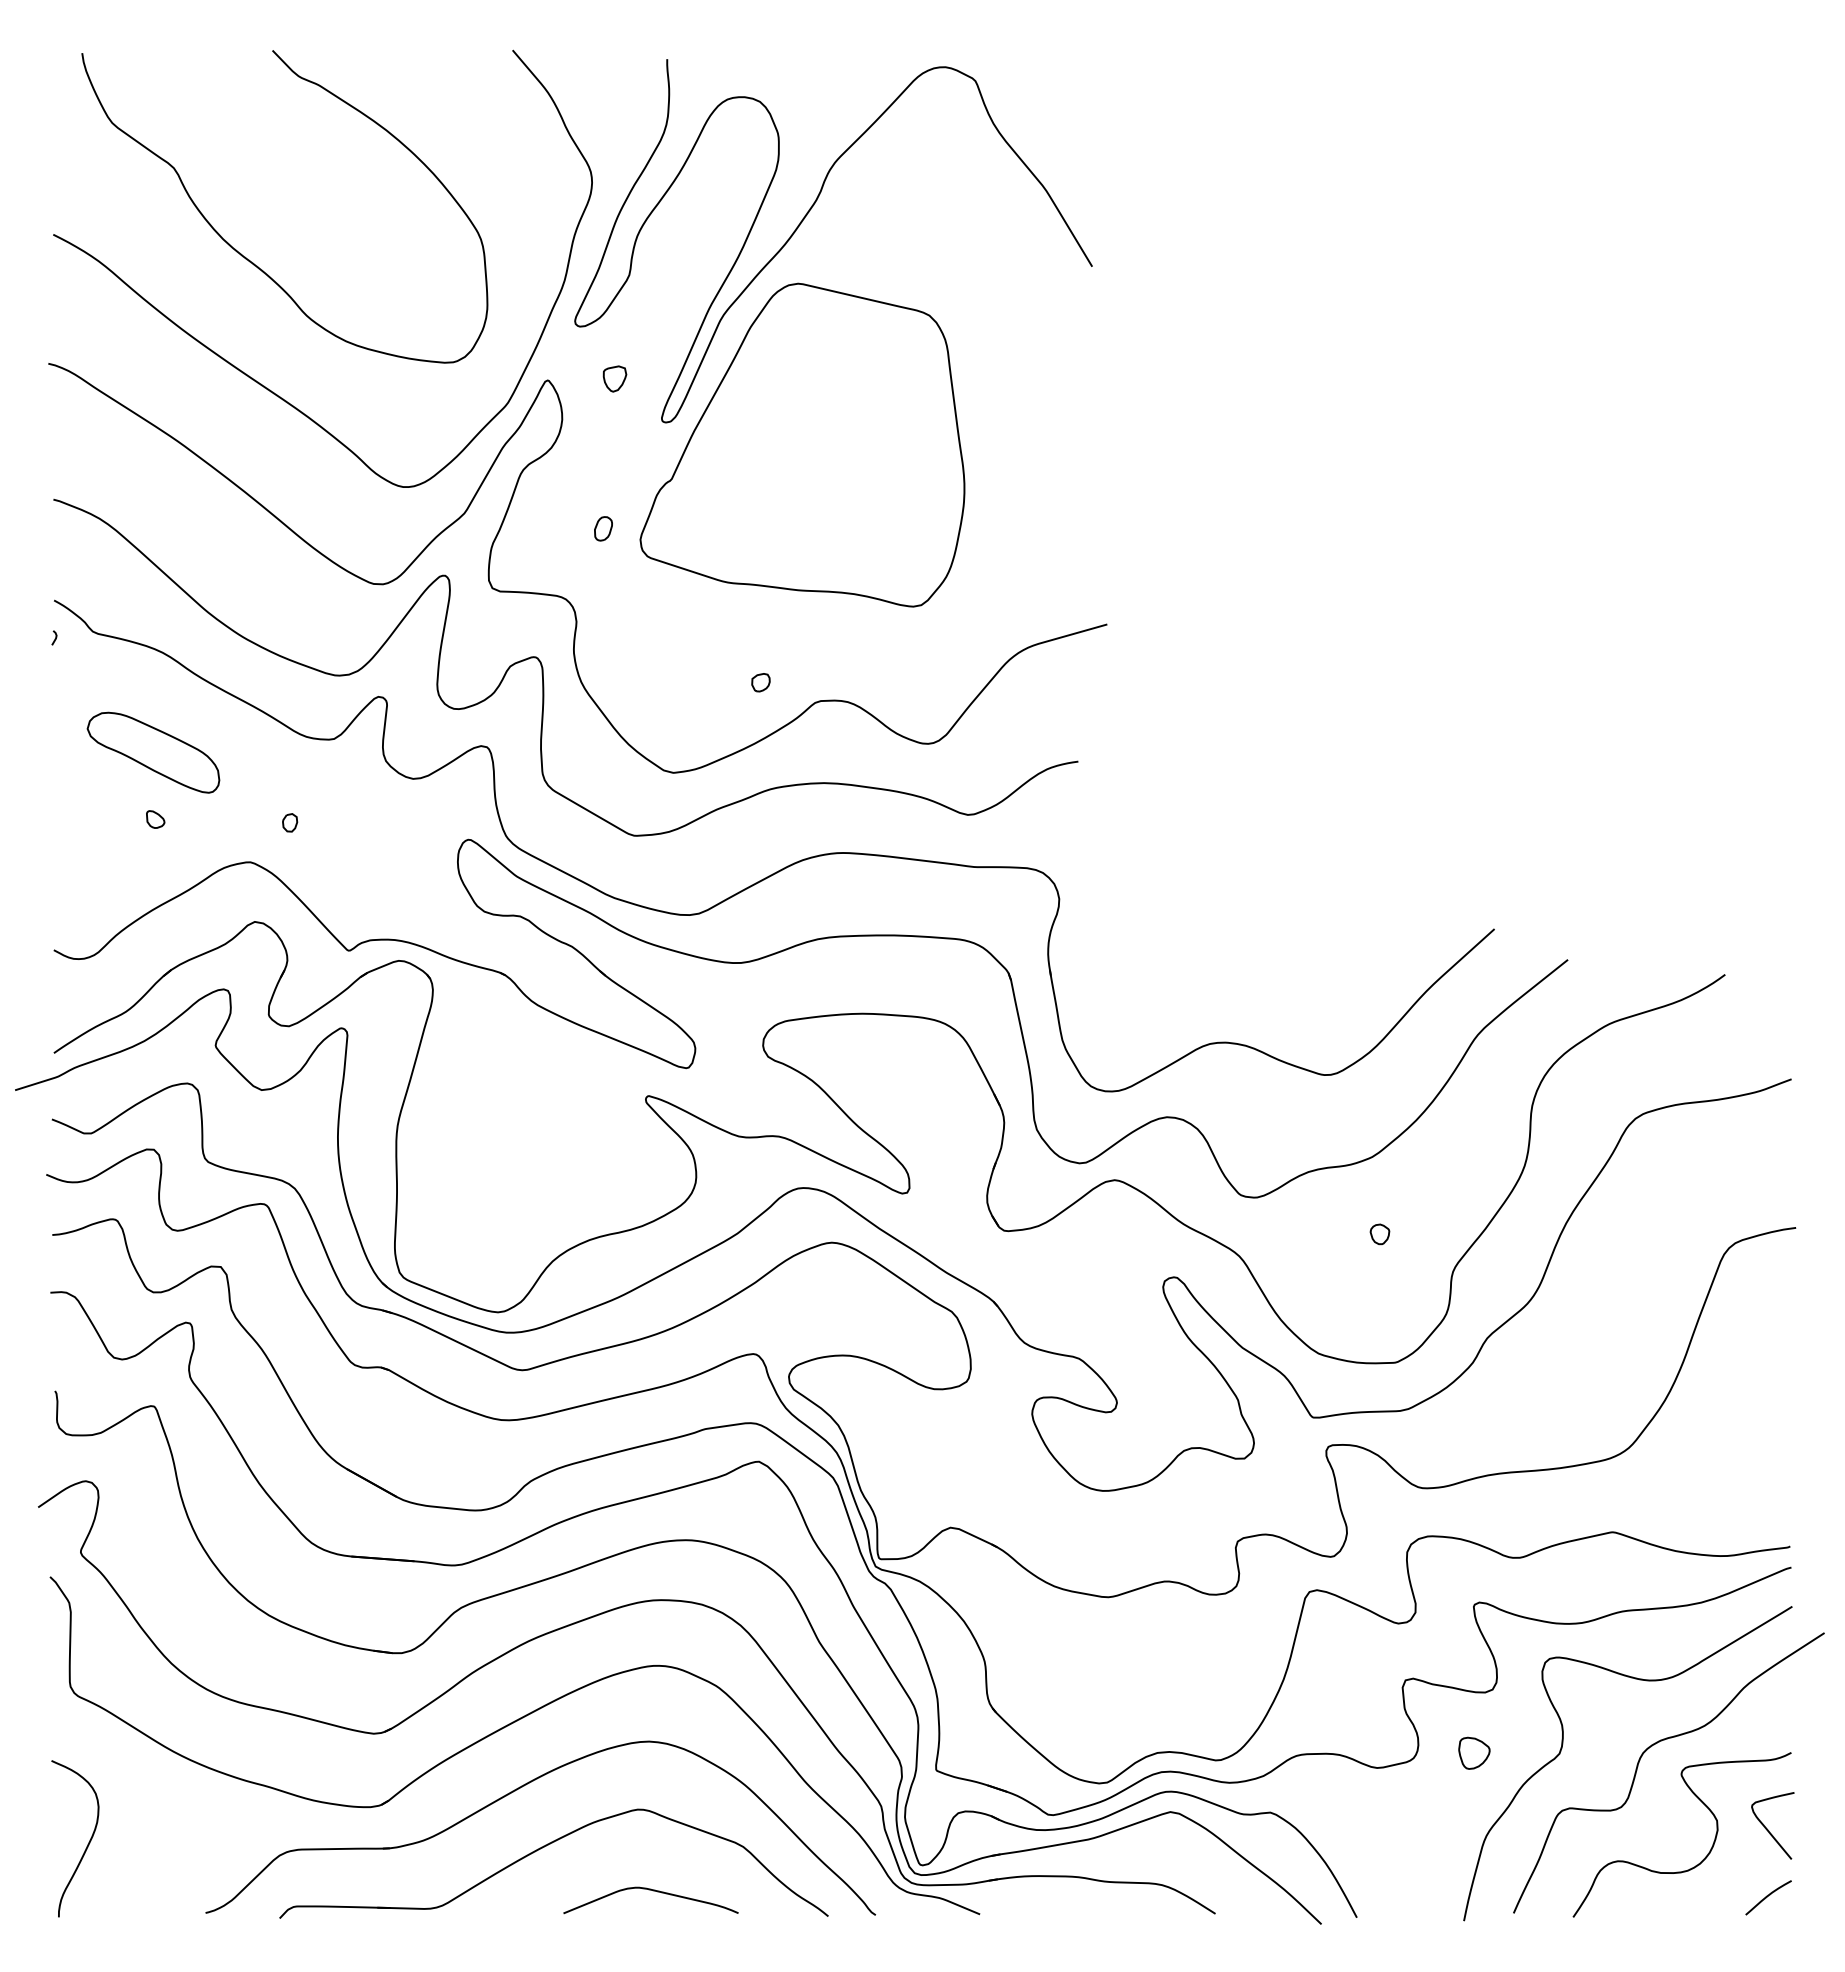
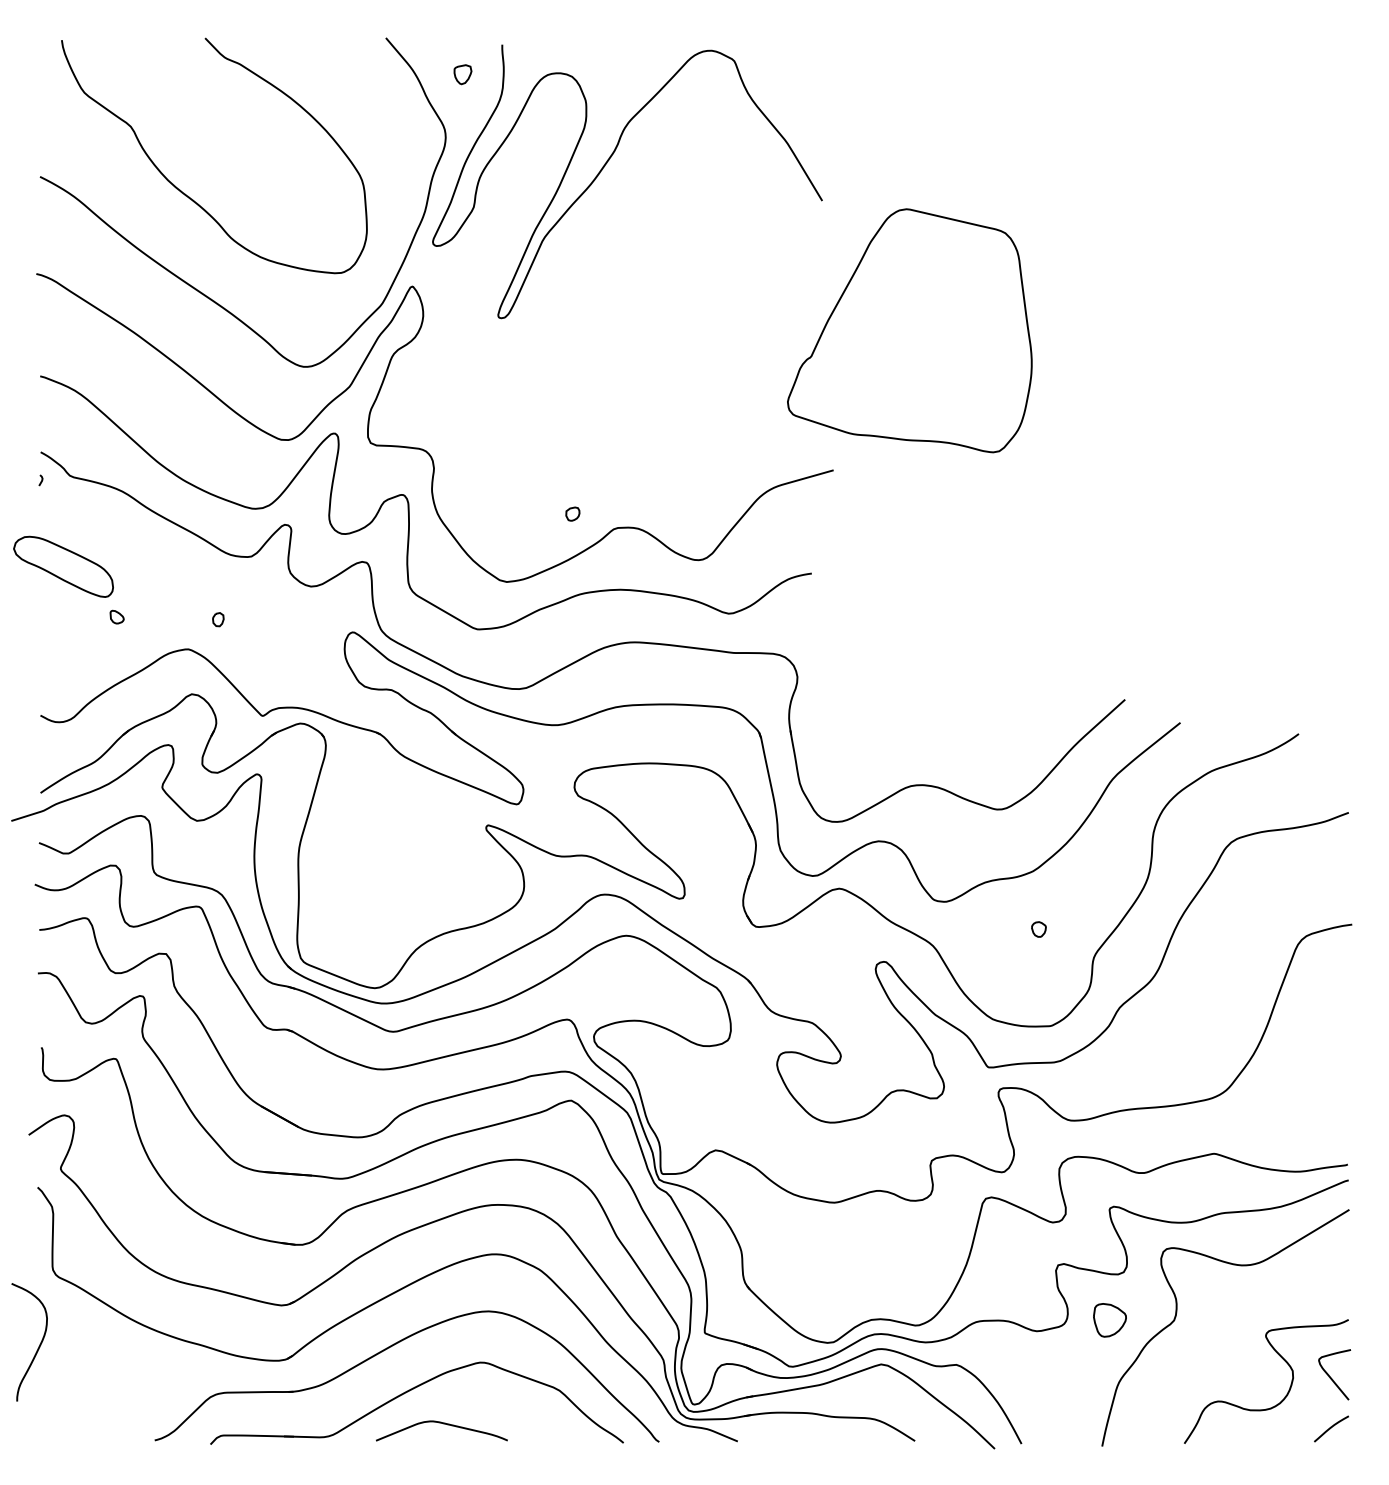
part: (614, 378) -> (462, 74), moved
part: (802, 444) -> (909, 330), moved
part: (603, 528) -> (454, 398), removed
part: (153, 752) -> (63, 566), moved
part: (1474, 1752) -> (1110, 1319), size x1.4
curve: (1639, 1763) -> (1234, 1327), removed
curve: (87, 1844) -> (38, 1346), moved
curve: (653, 1891) -> (443, 1424), moved

